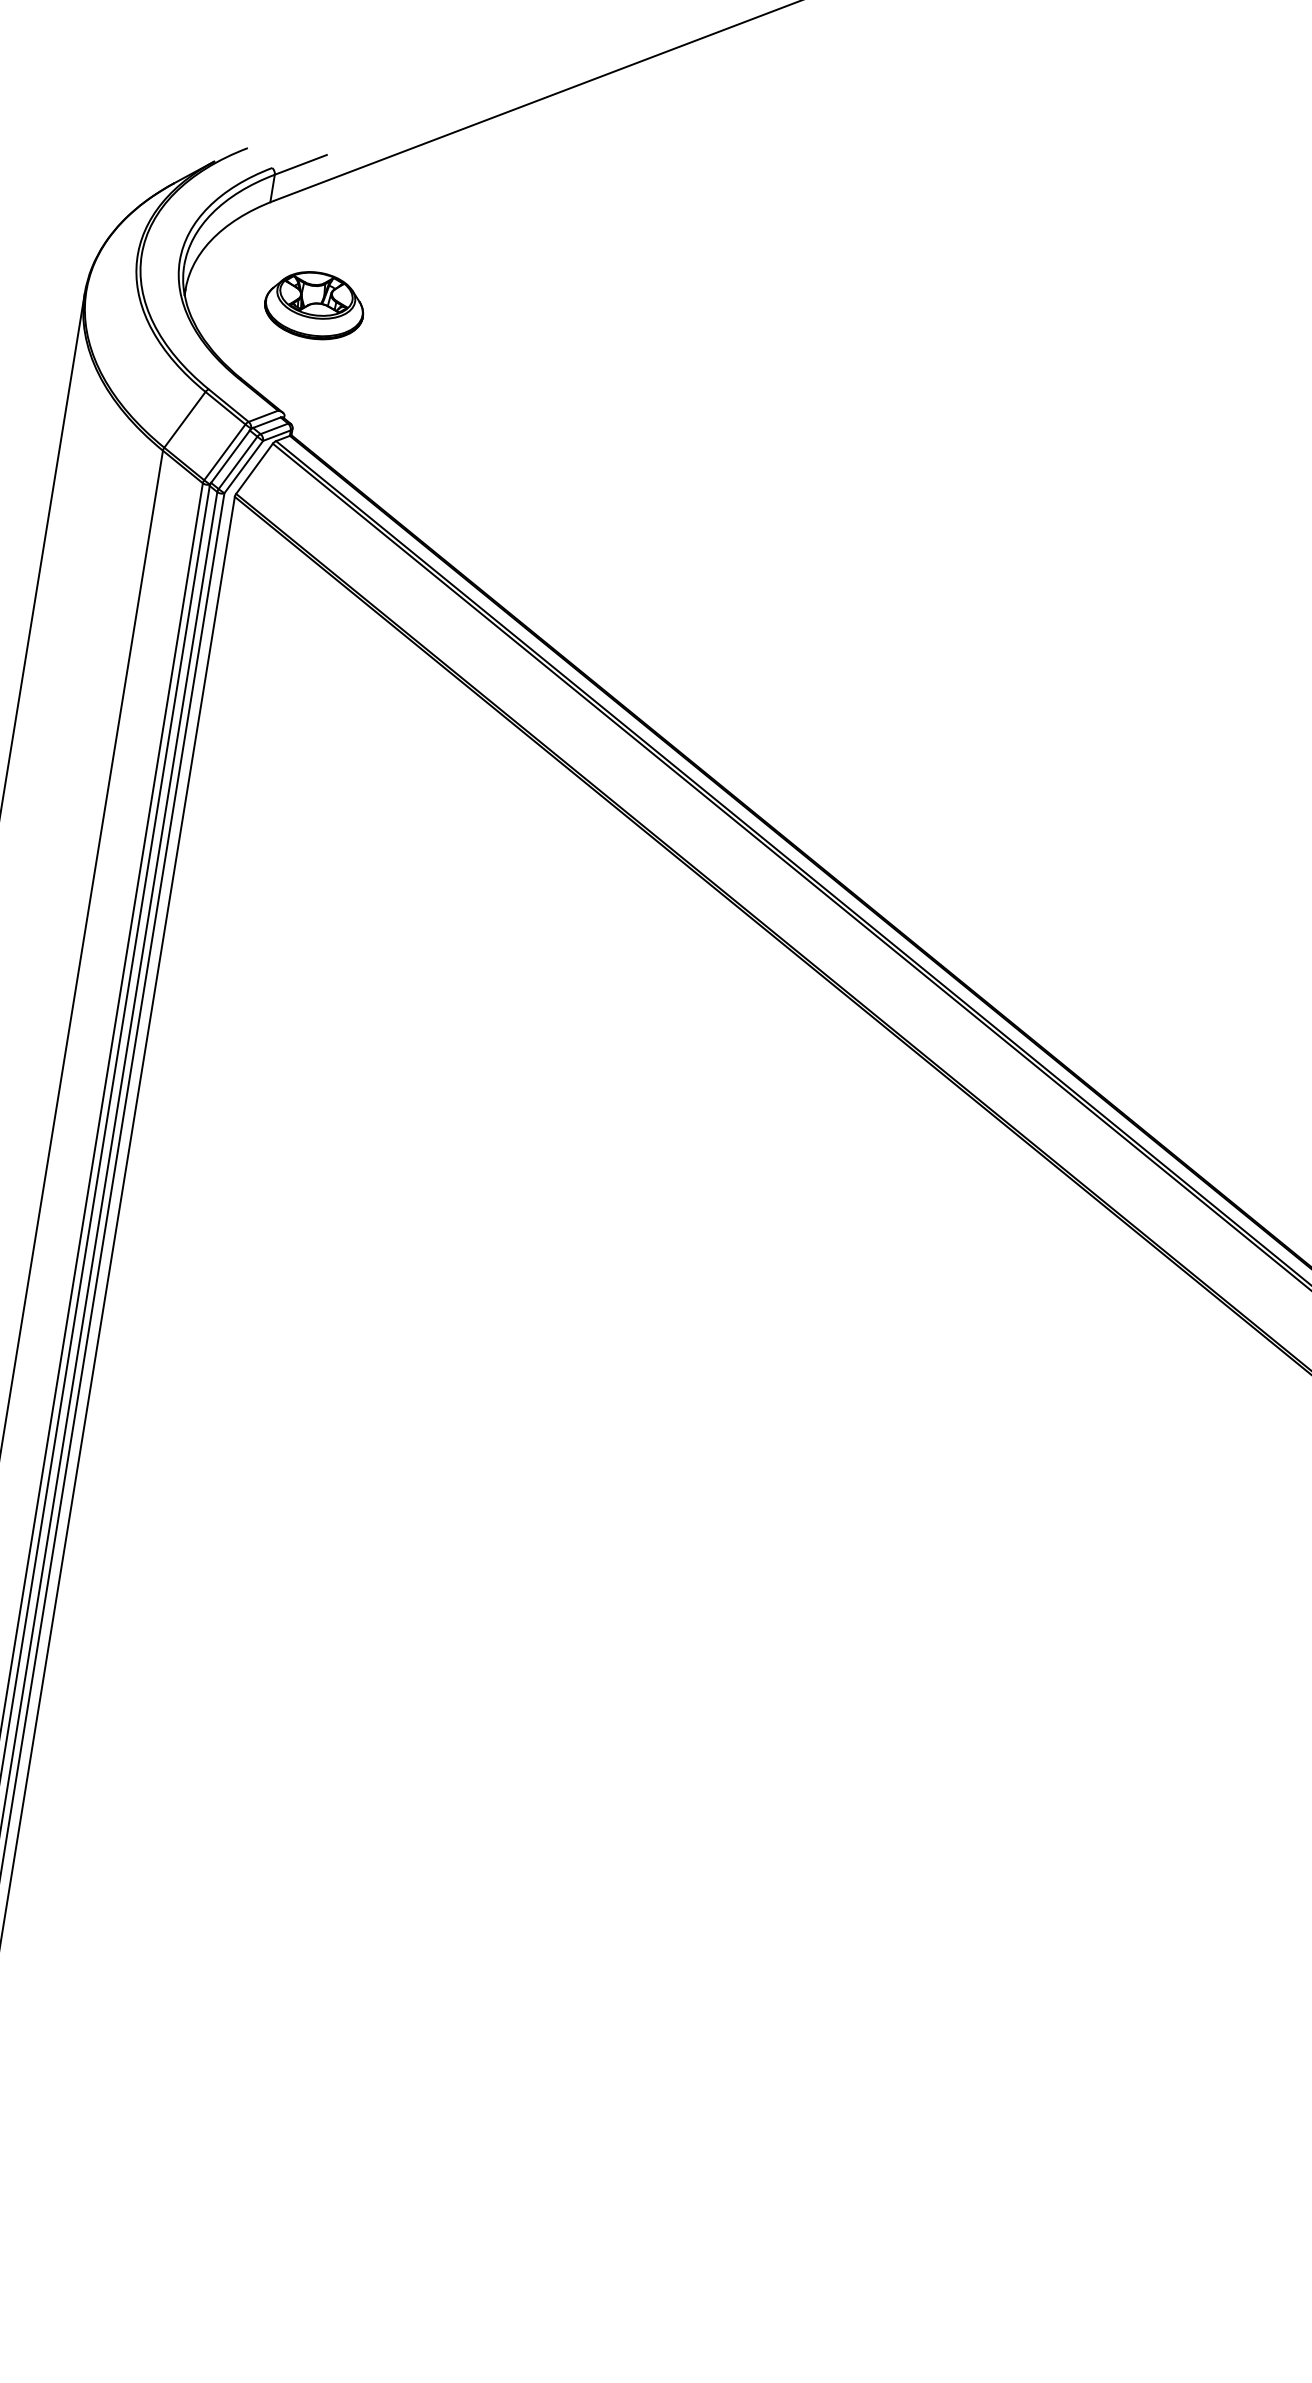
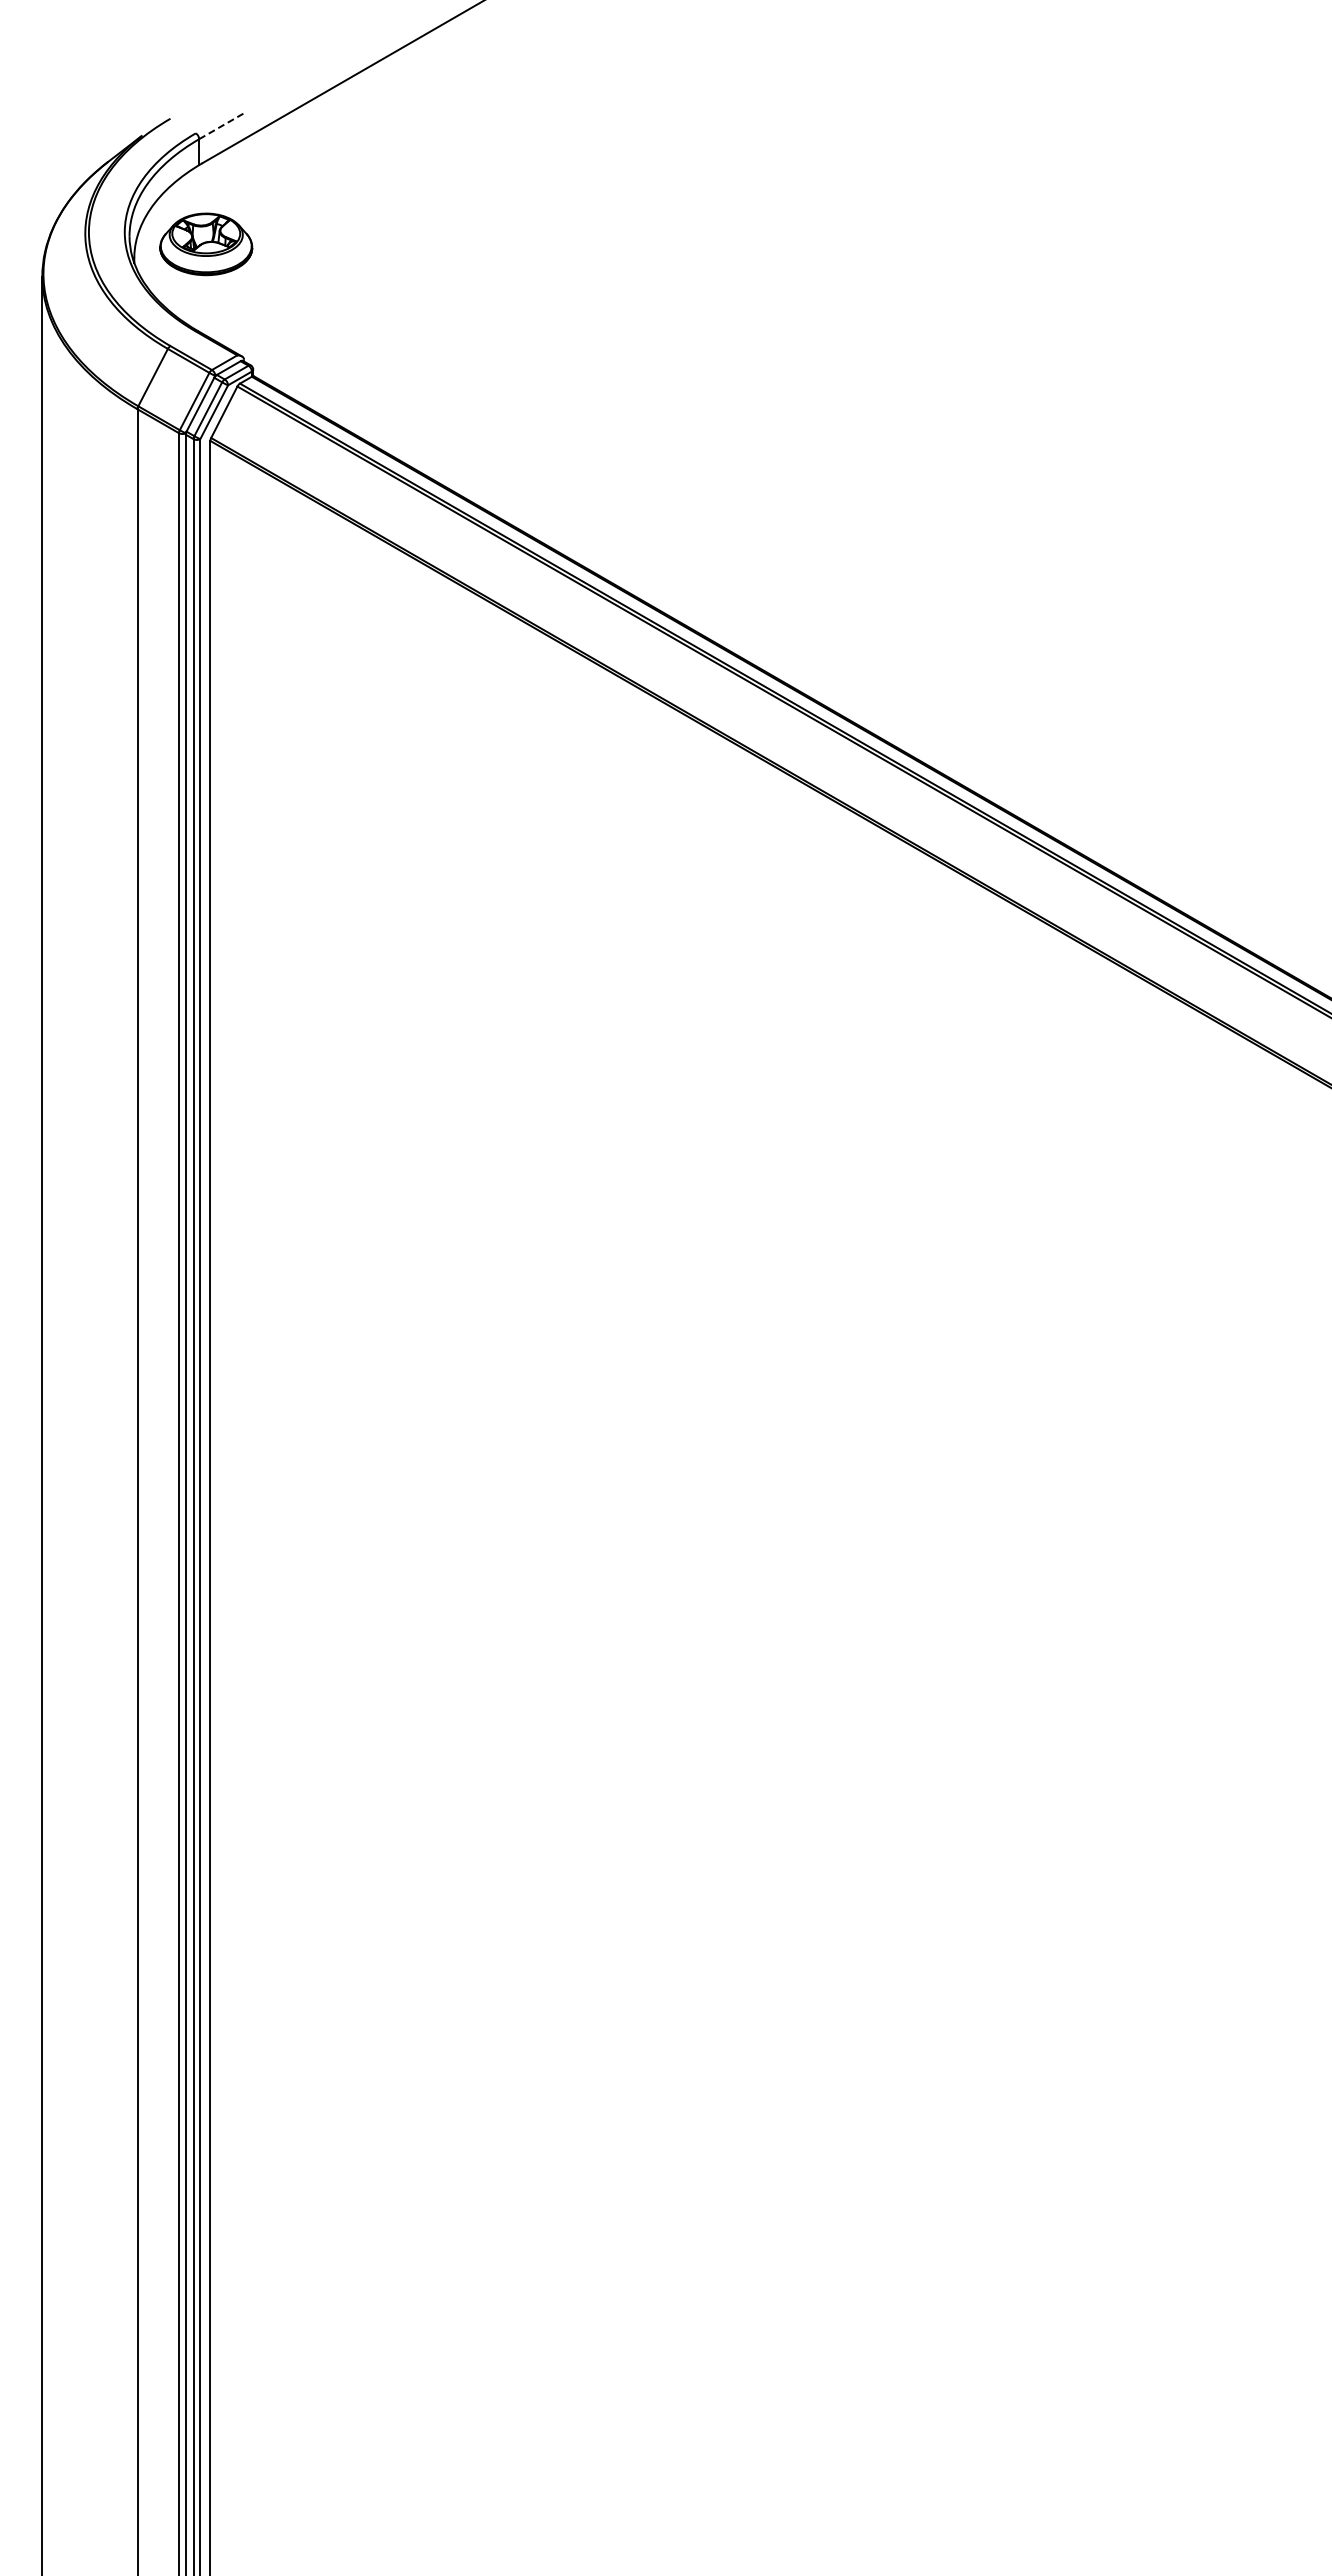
line: (300, 165) -> (221, 126), solid -> dashed
part: (314, 305) -> (206, 244), moved

